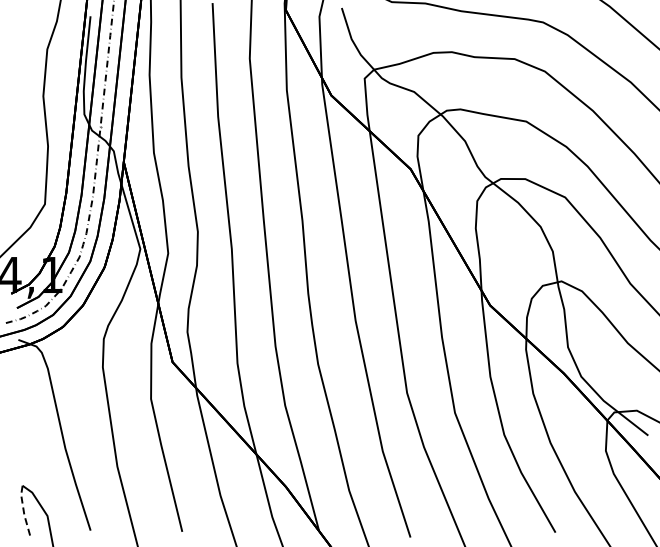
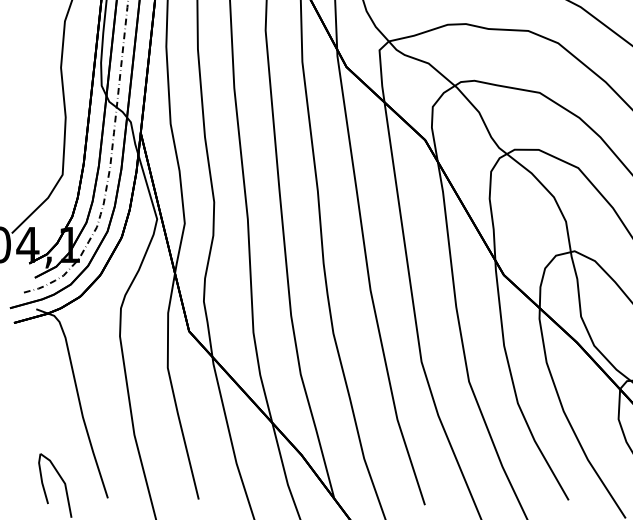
line: (23, 511) -> (41, 479), dashed -> solid

